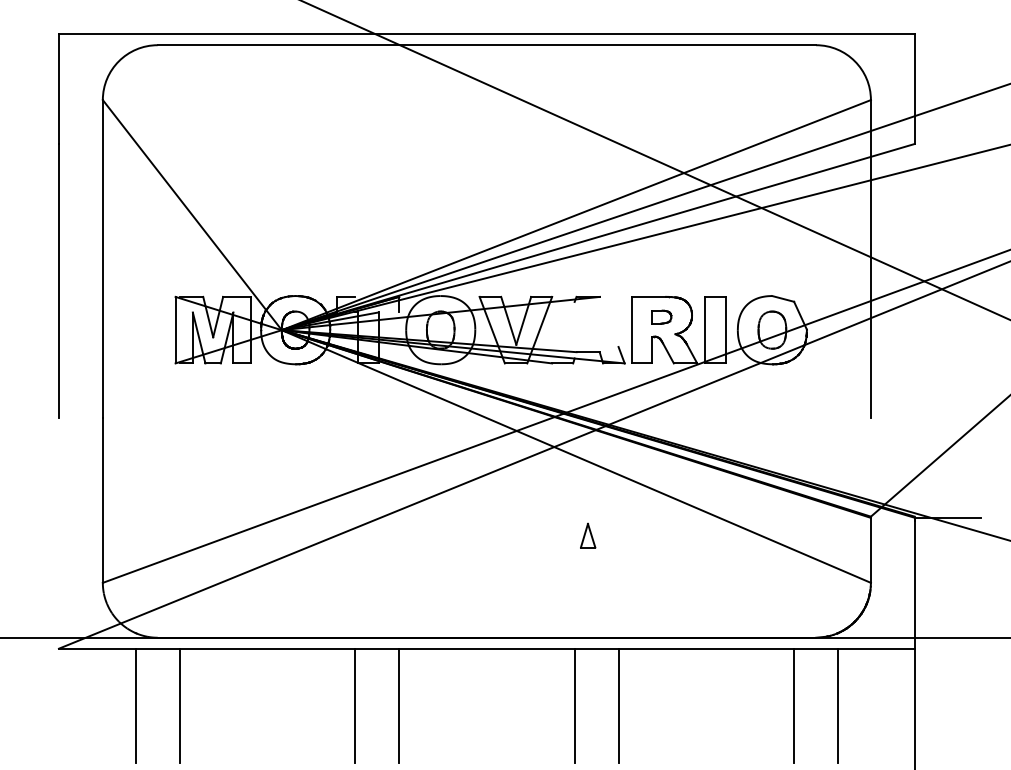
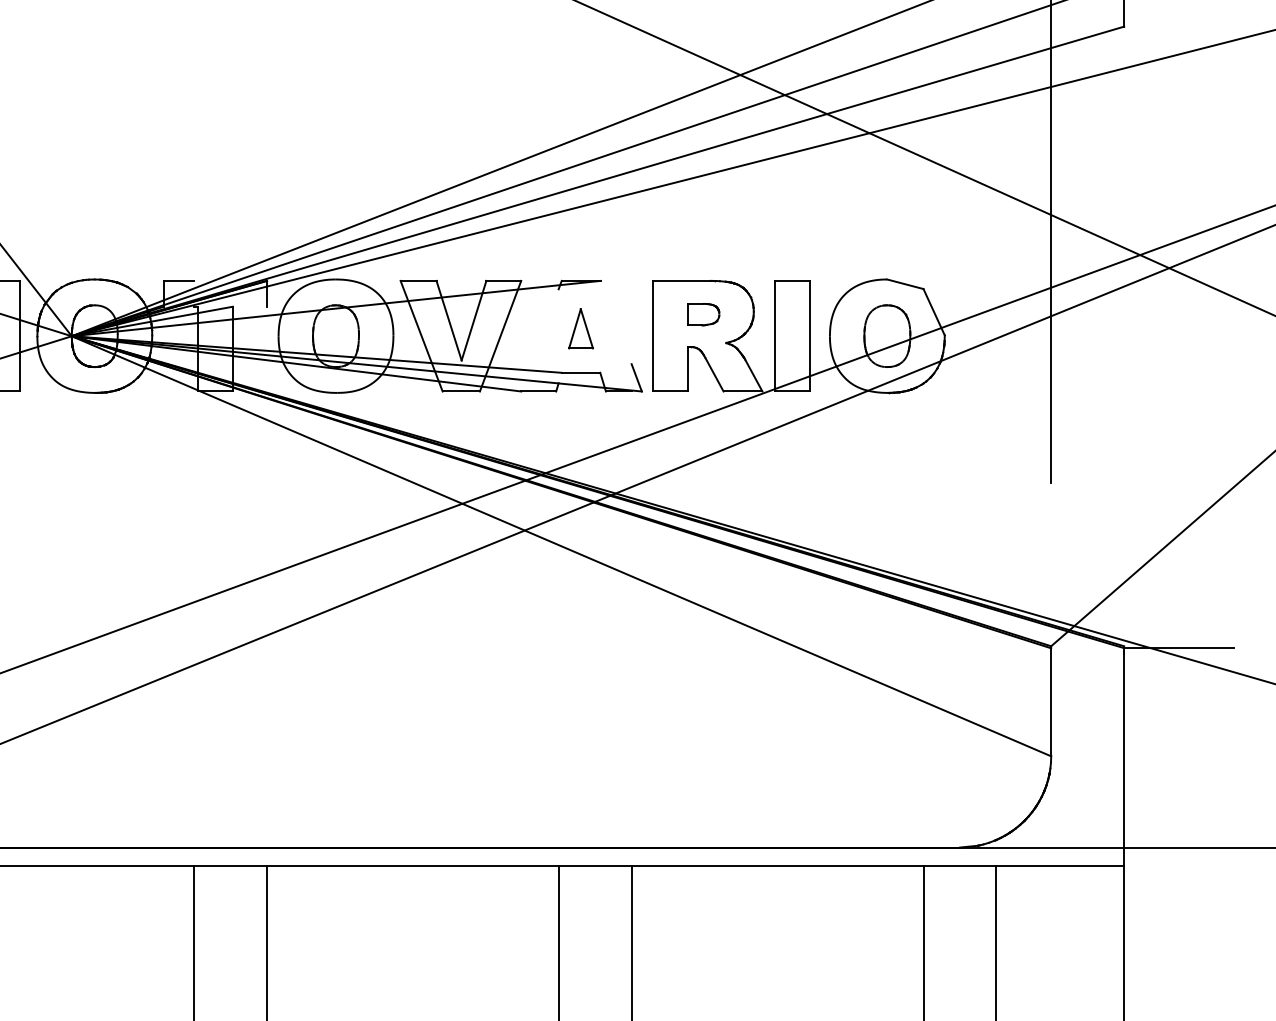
part: (588, 535) -> (581, 328), moved

